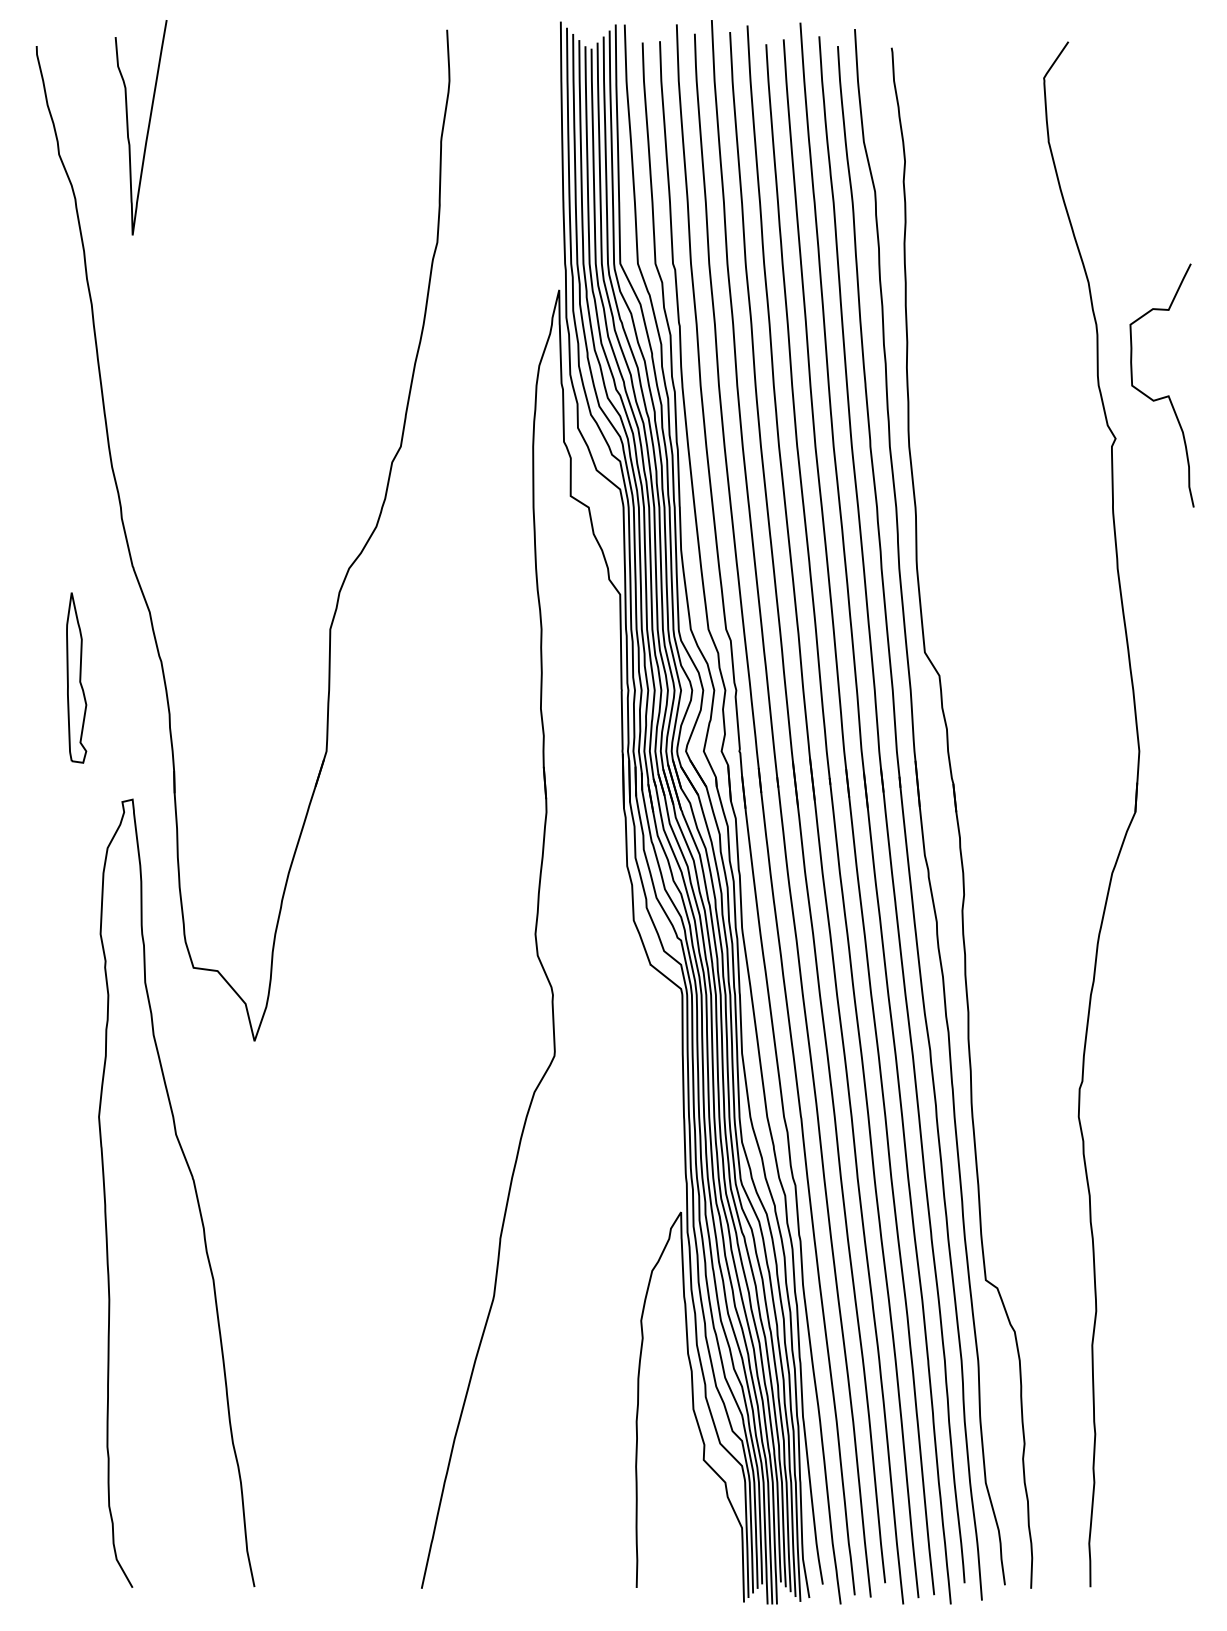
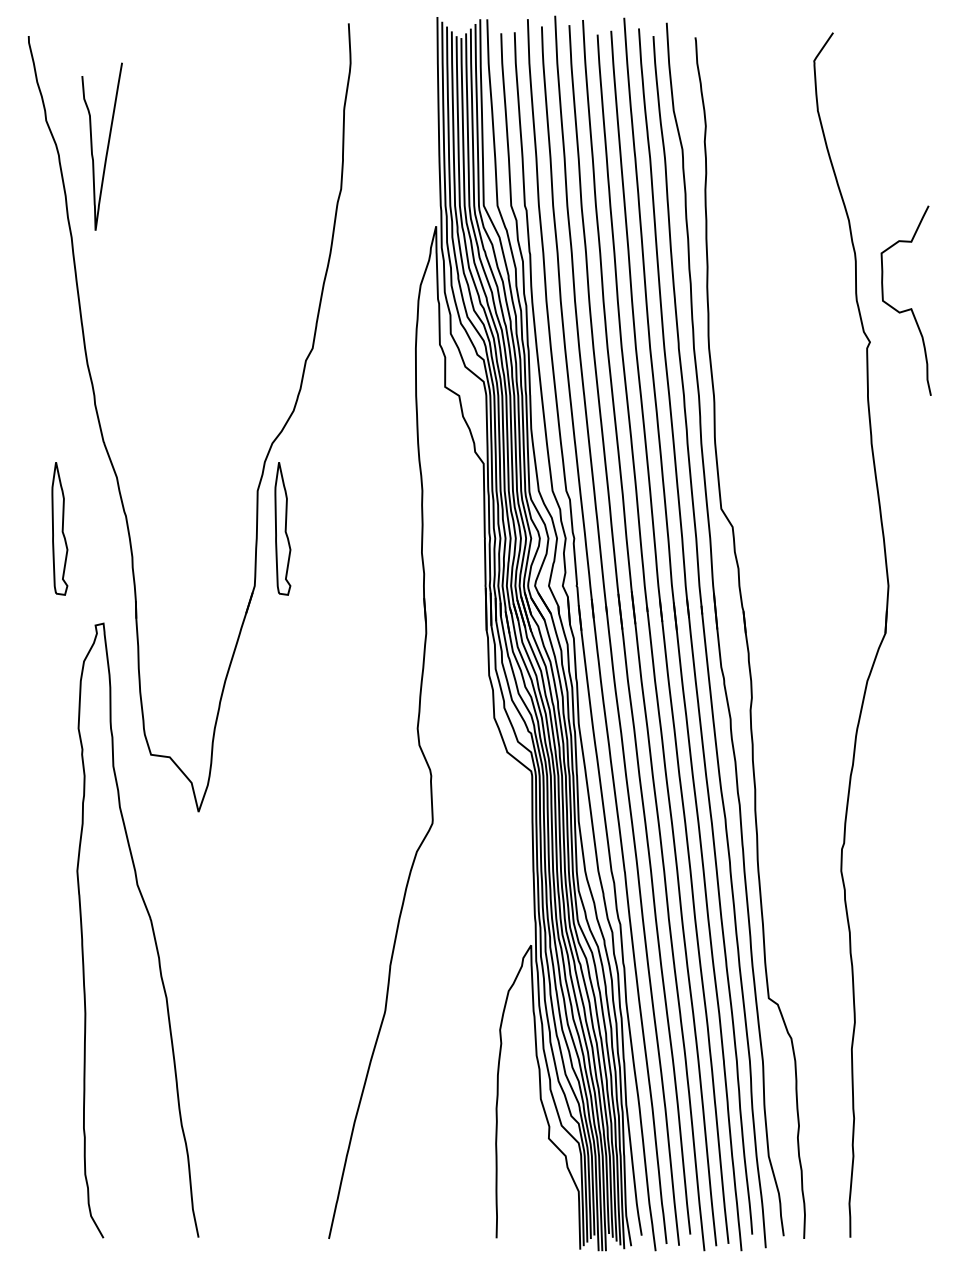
curve: (146, 130) -> (106, 148), moved
part: (362, 677) -> (282, 528), added

